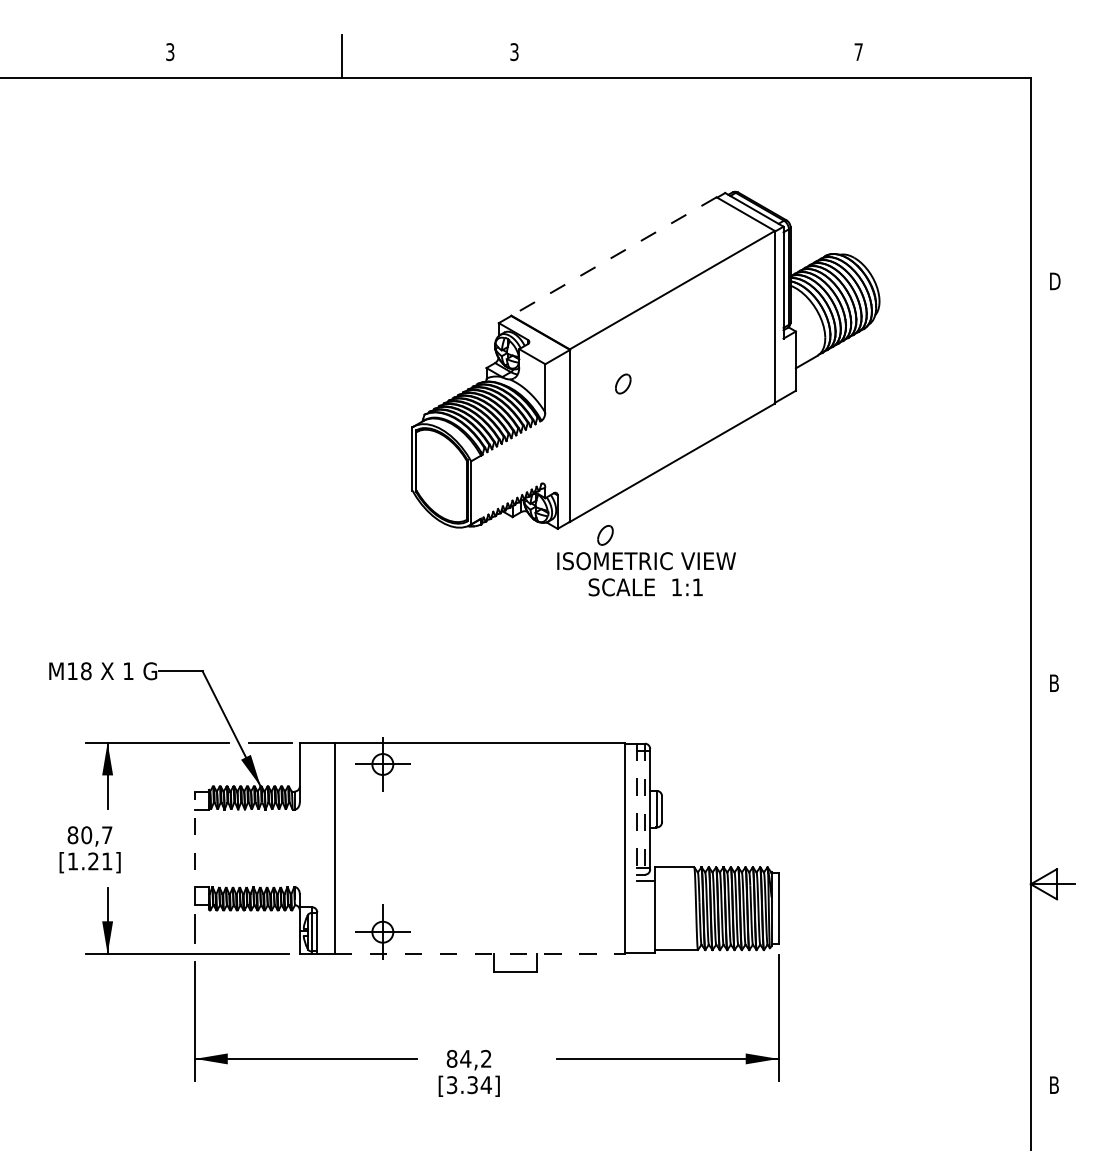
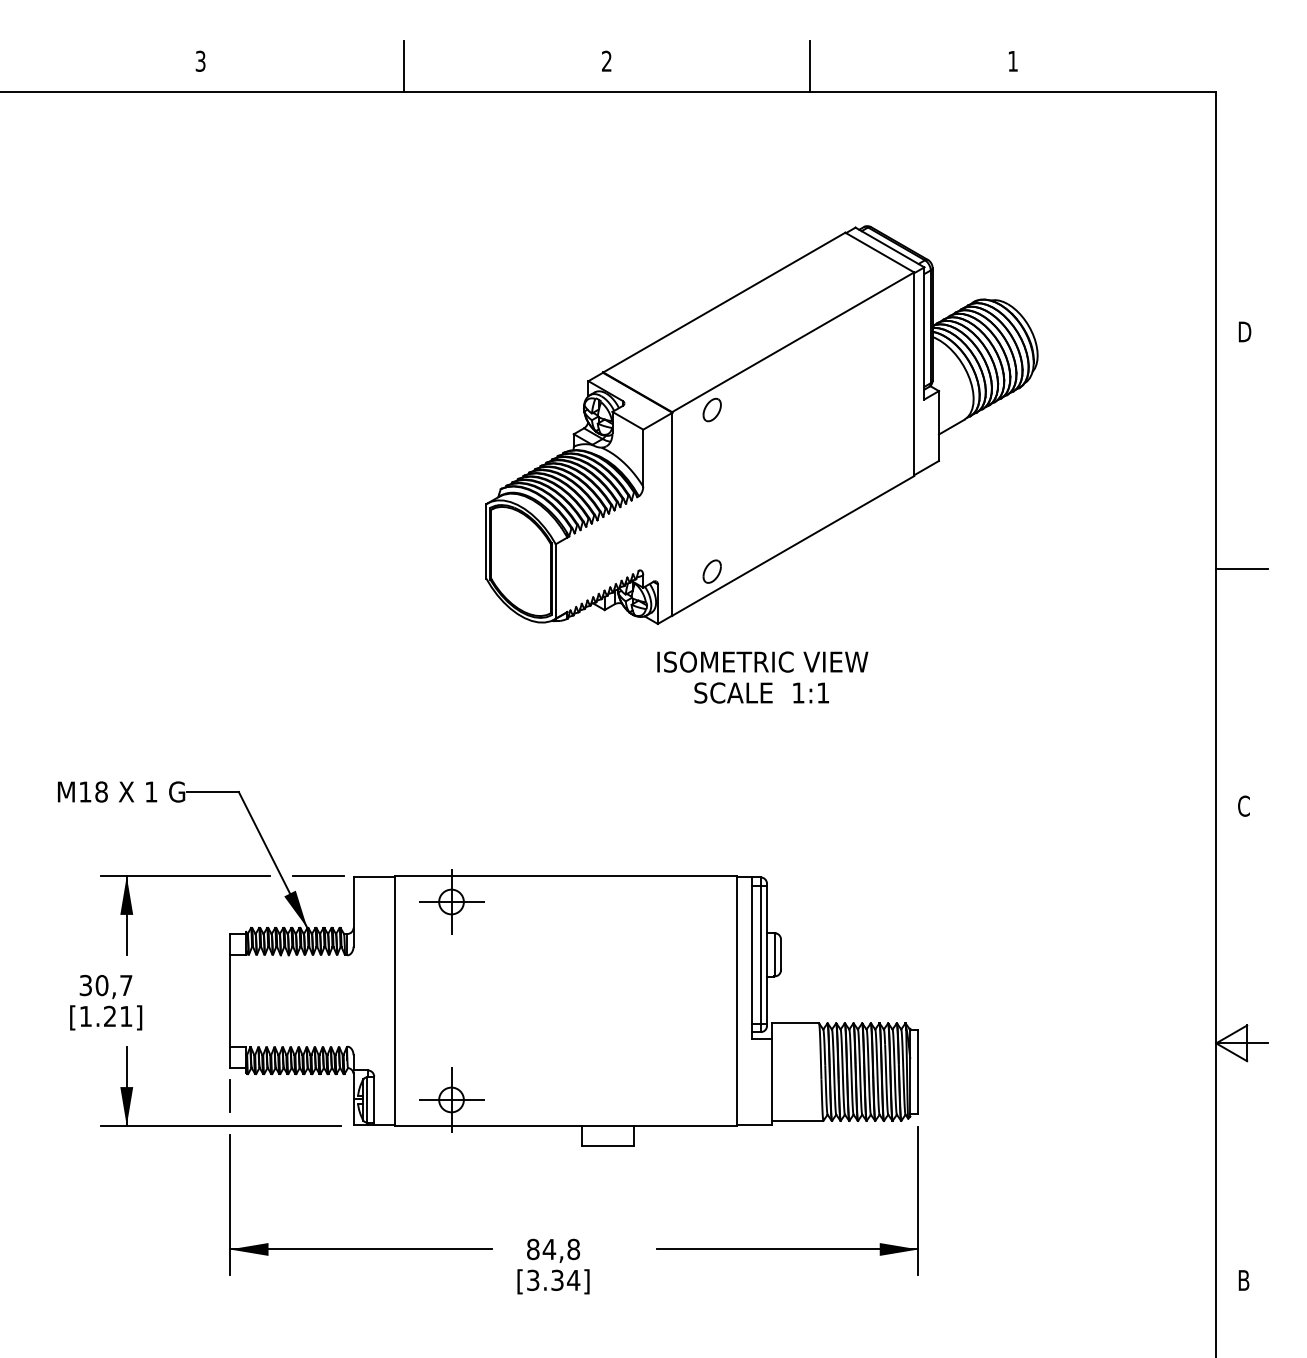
text: (514, 52) -> (606, 61), 3 -> 2
text: (858, 52) -> (1012, 61), 7 -> 1
line: (687, 56) -> (810, 66), added
line: (614, 256) -> (724, 302), dashed -> solid
part: (622, 383) -> (711, 409), moved
line: (1052, 482) -> (1241, 569), added
part: (604, 535) -> (711, 571), moved
text: (1053, 682) -> (1243, 805), B -> C
line: (644, 809) -> (760, 955), dashed -> solid
line: (637, 812) -> (751, 958), dashed -> solid
text: (72, 835) -> (85, 985), 80,7 -> 30,7
line: (194, 847) -> (229, 1000), dashed -> solid
line: (480, 953) -> (566, 1125), dashed -> solid
text: (486, 1058) -> (573, 1249), 84,2 -> 84,8

